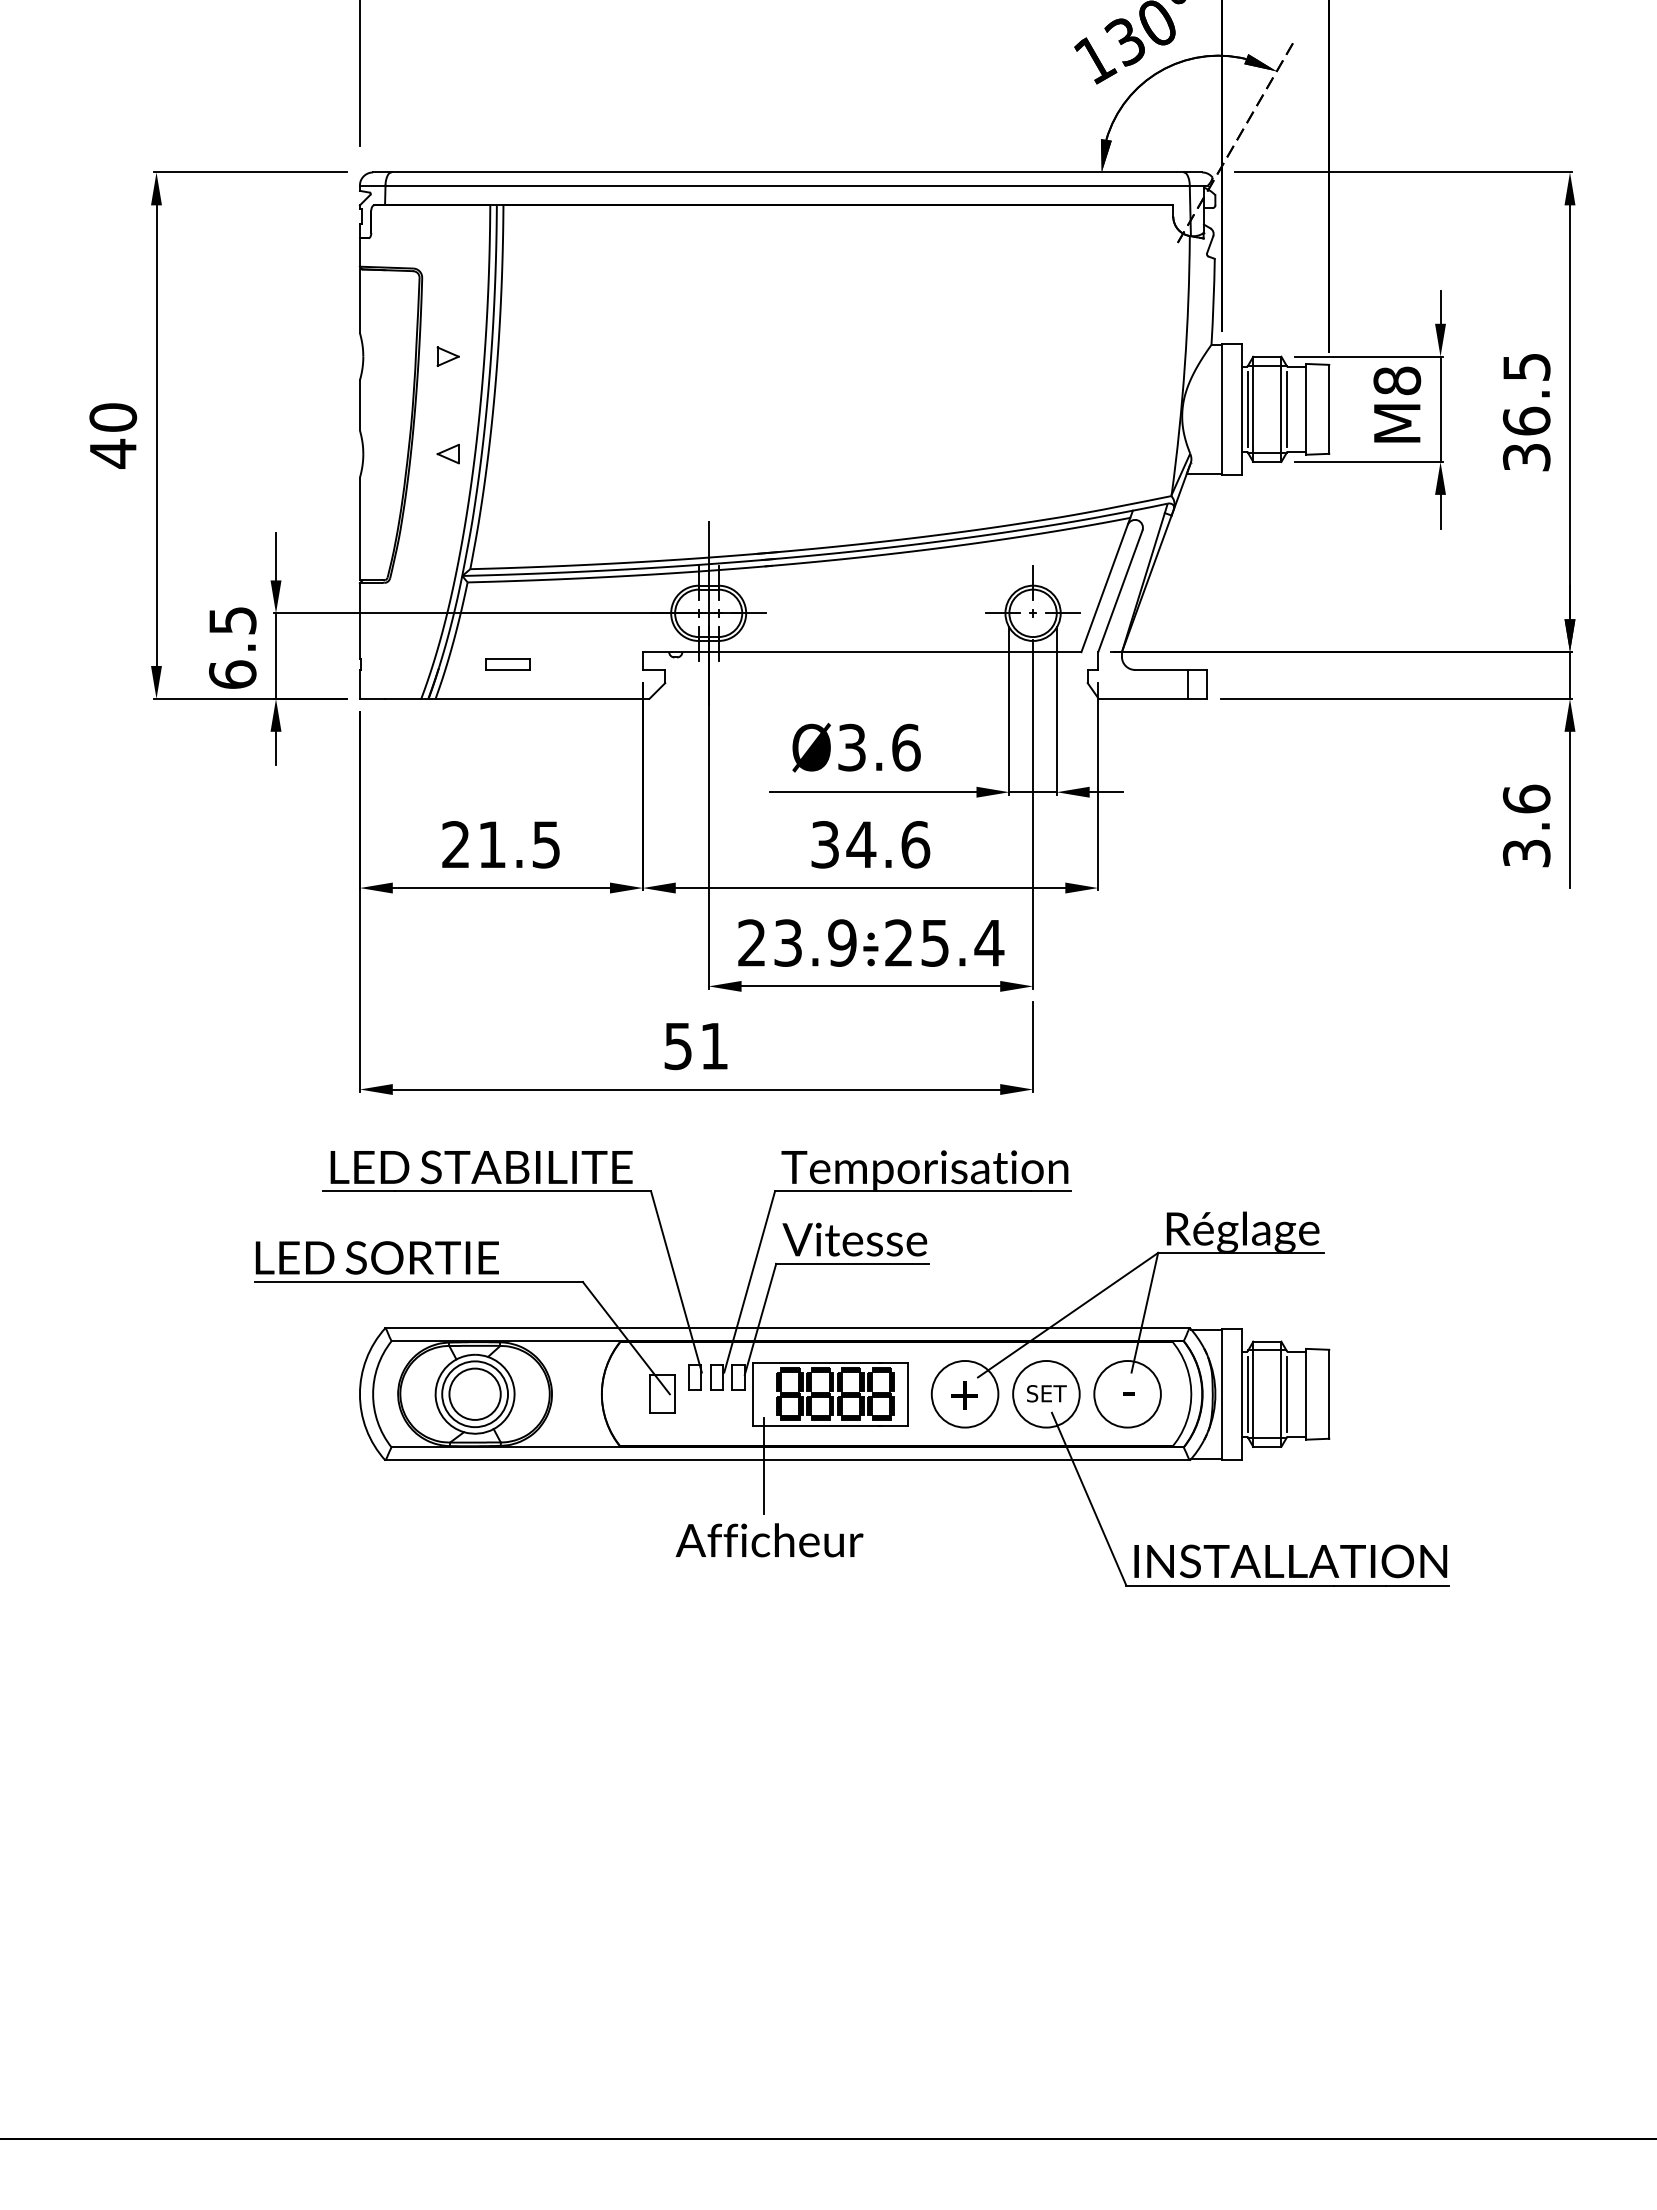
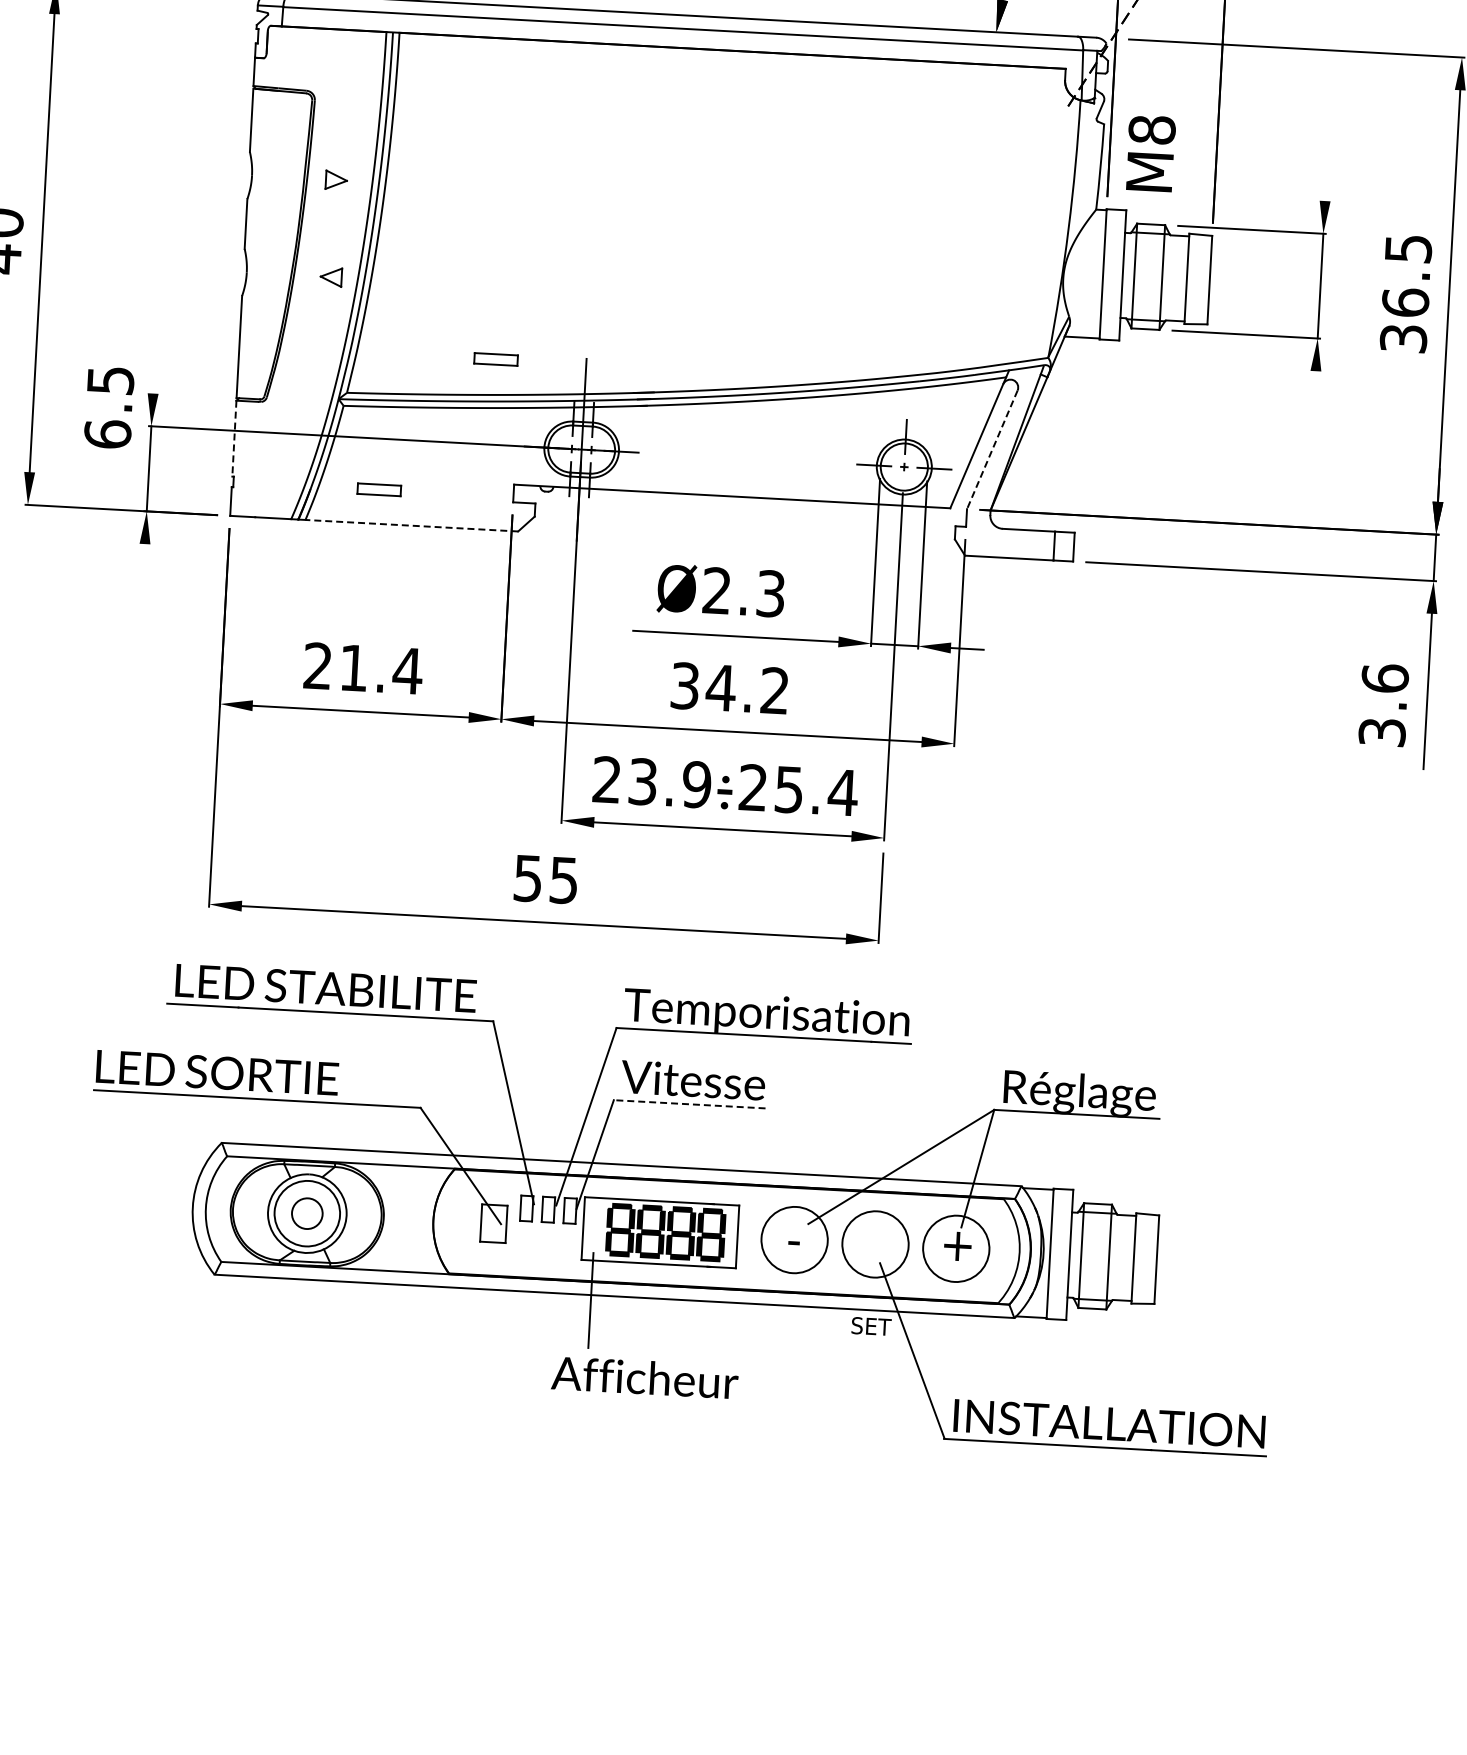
line: (1440, 306) -> (1326, 183), removed
text: (1397, 404) -> (1151, 153), moved
line: (1247, 408) -> (1128, 274), removed
line: (1287, 408) -> (1168, 277), removed
line: (1440, 511) -> (1315, 387), removed
part: (617, 527) -> (495, 359), added
line: (276, 556) -> (154, 369), removed
line: (1120, 591) -> (992, 450), solid -> dashed
line: (359, 621) -> (233, 438), solid -> dashed
text: (232, 647) -> (109, 407), moved
line: (542, 698) -> (411, 525), solid -> dashed
line: (276, 747) -> (144, 559), removed
text: (879, 747) -> (744, 592), Ø3.6 -> Ø2.3
text: (546, 844) -> (407, 670), 21.5 -> 21.4
text: (915, 844) -> (774, 690), 34.6 -> 34.2
text: (713, 1046) -> (563, 880), 51 -> 55
line: (852, 1263) -> (689, 1103), solid -> dashed
text: (1128, 1391) -> (957, 1246), - -> +
circle: (474, 1393) -> (306, 1212), size x0.6
text: (1046, 1393) -> (871, 1326), moved
line: (1247, 1393) -> (1075, 1254), removed
line: (1287, 1393) -> (1115, 1256), removed
text: (964, 1395) -> (793, 1241), + -> -
text: (769, 1540) -> (644, 1377), moved

